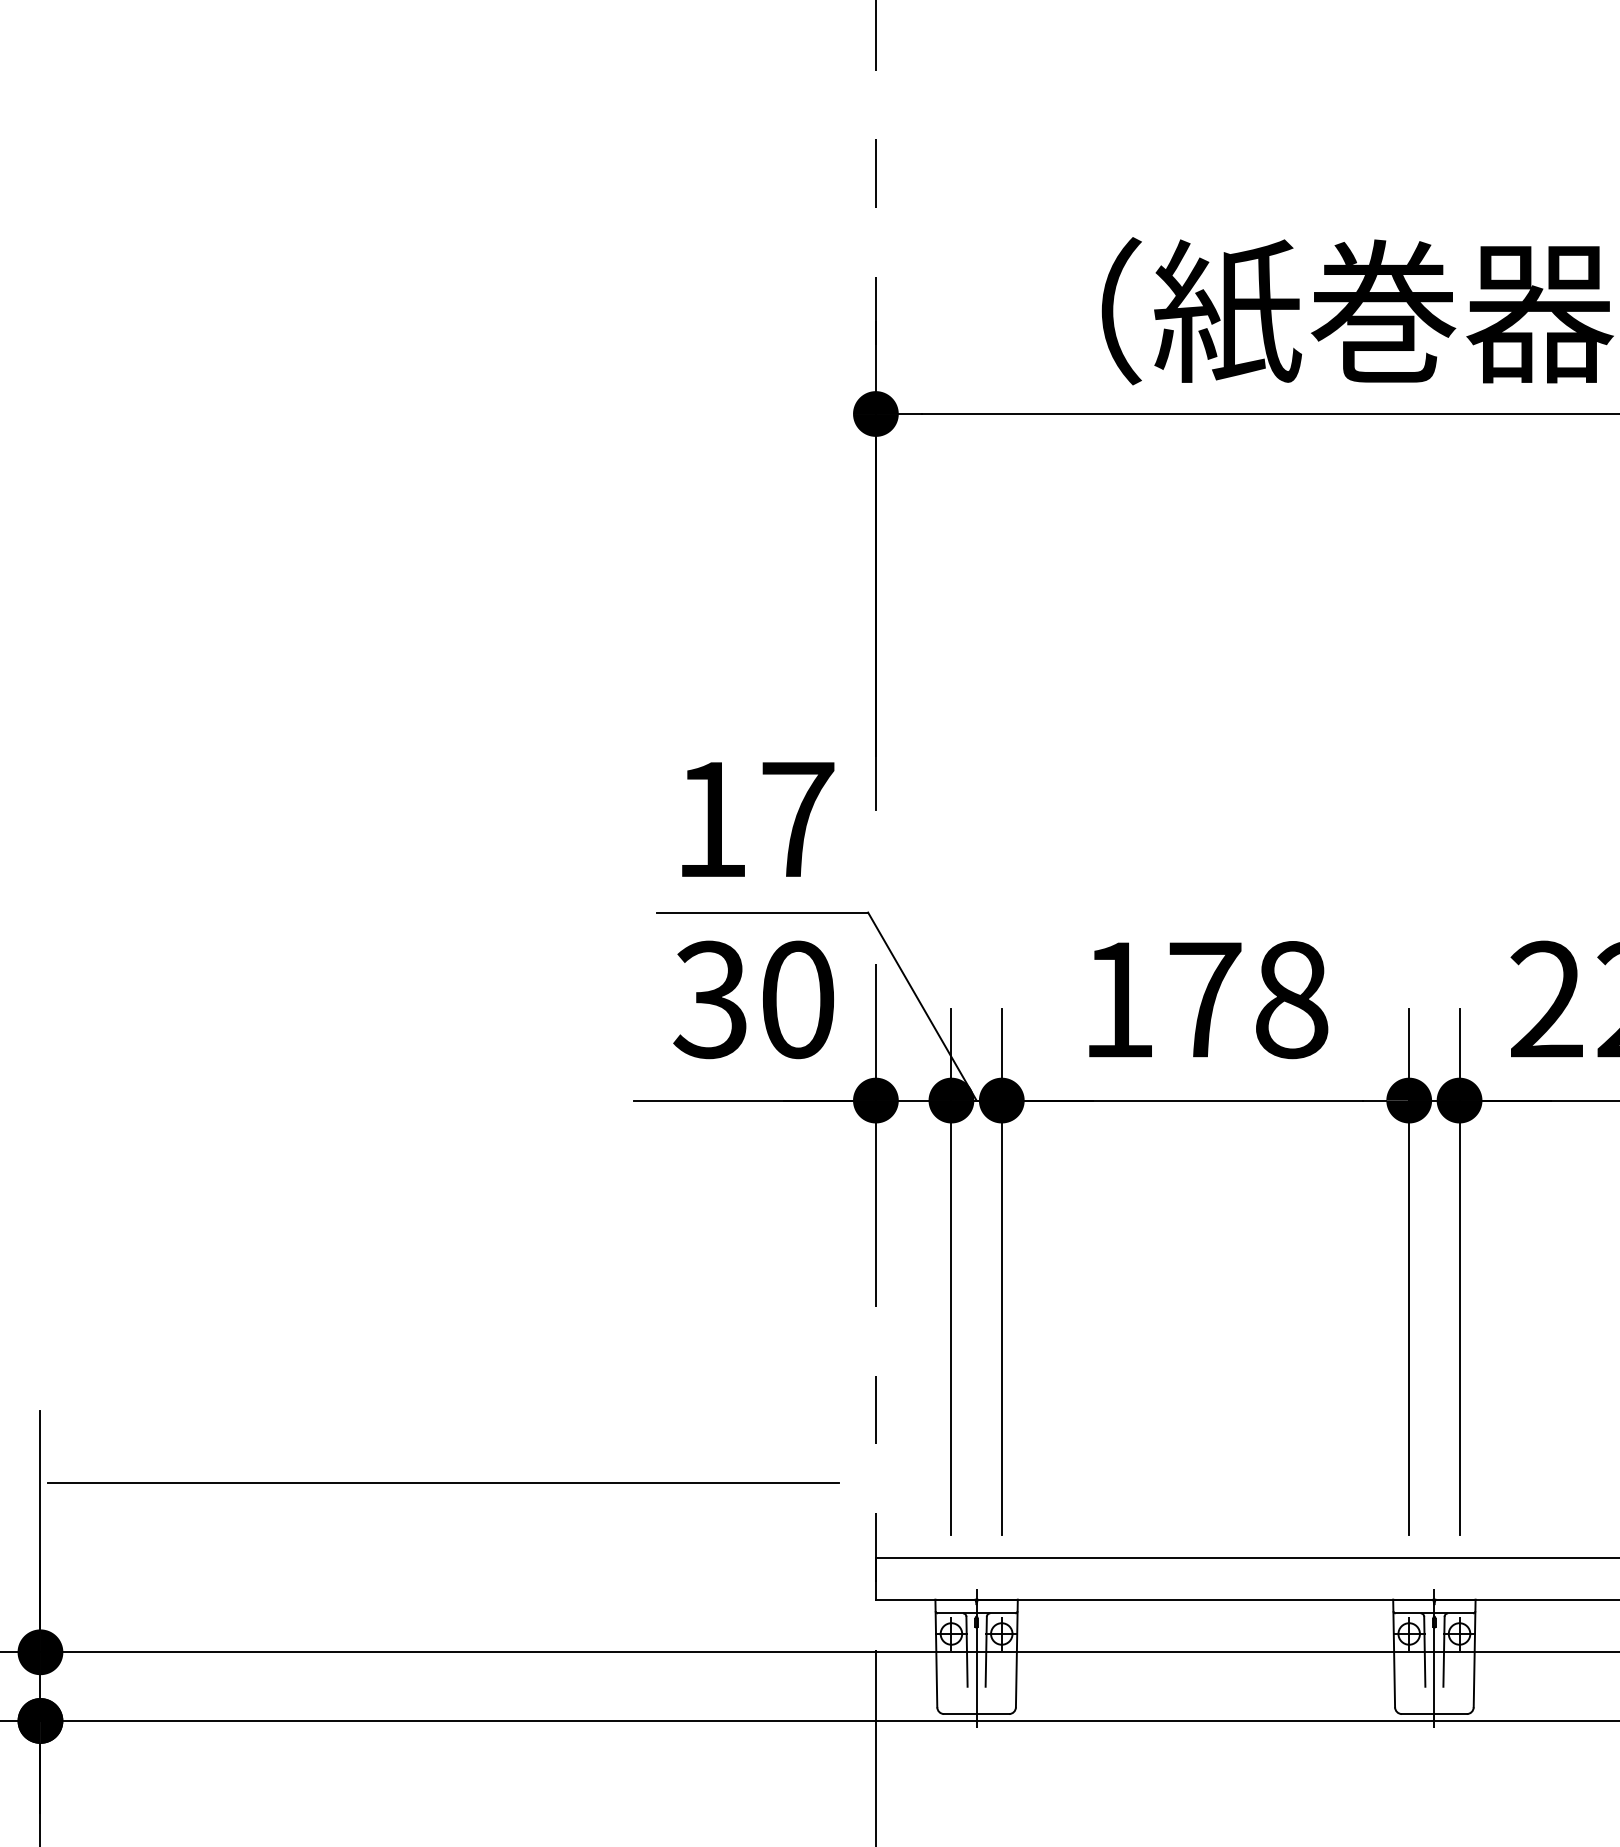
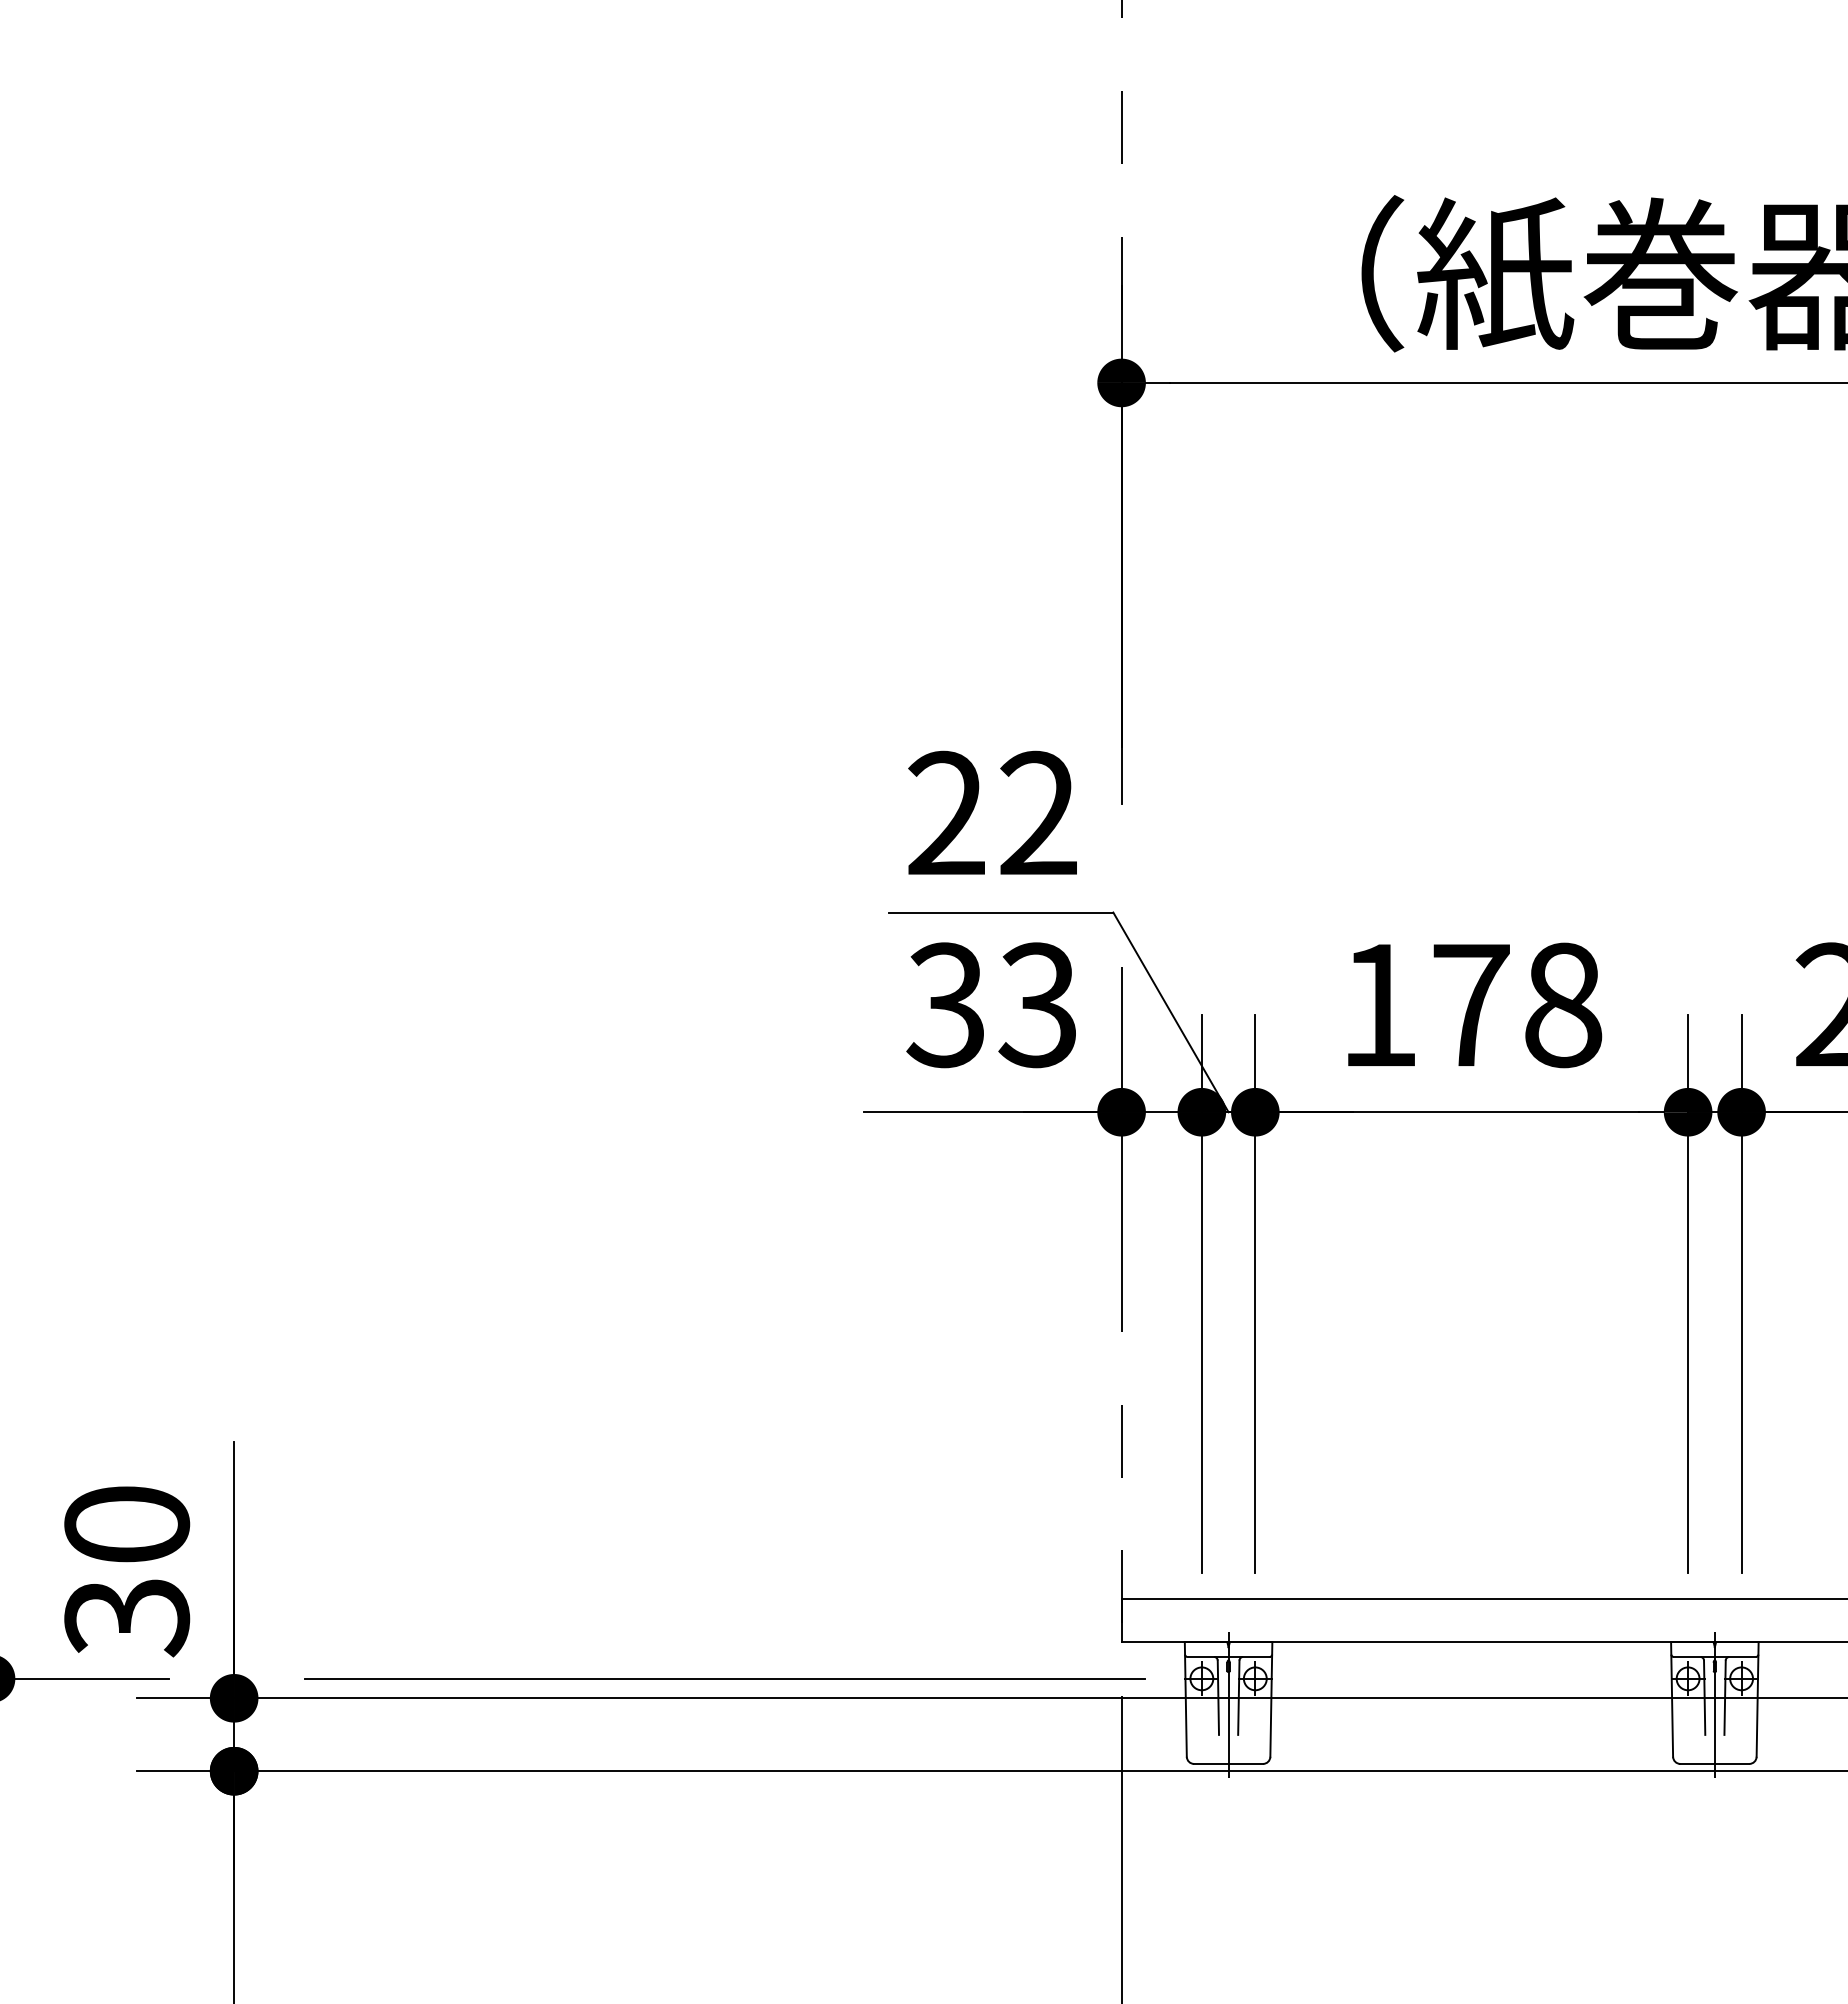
text: (754, 818) -> (992, 812), 17 -> 22
text: (796, 1000) -> (1037, 1005), 30 -> 33
line: (442, 1483) -> (724, 1678), moved

